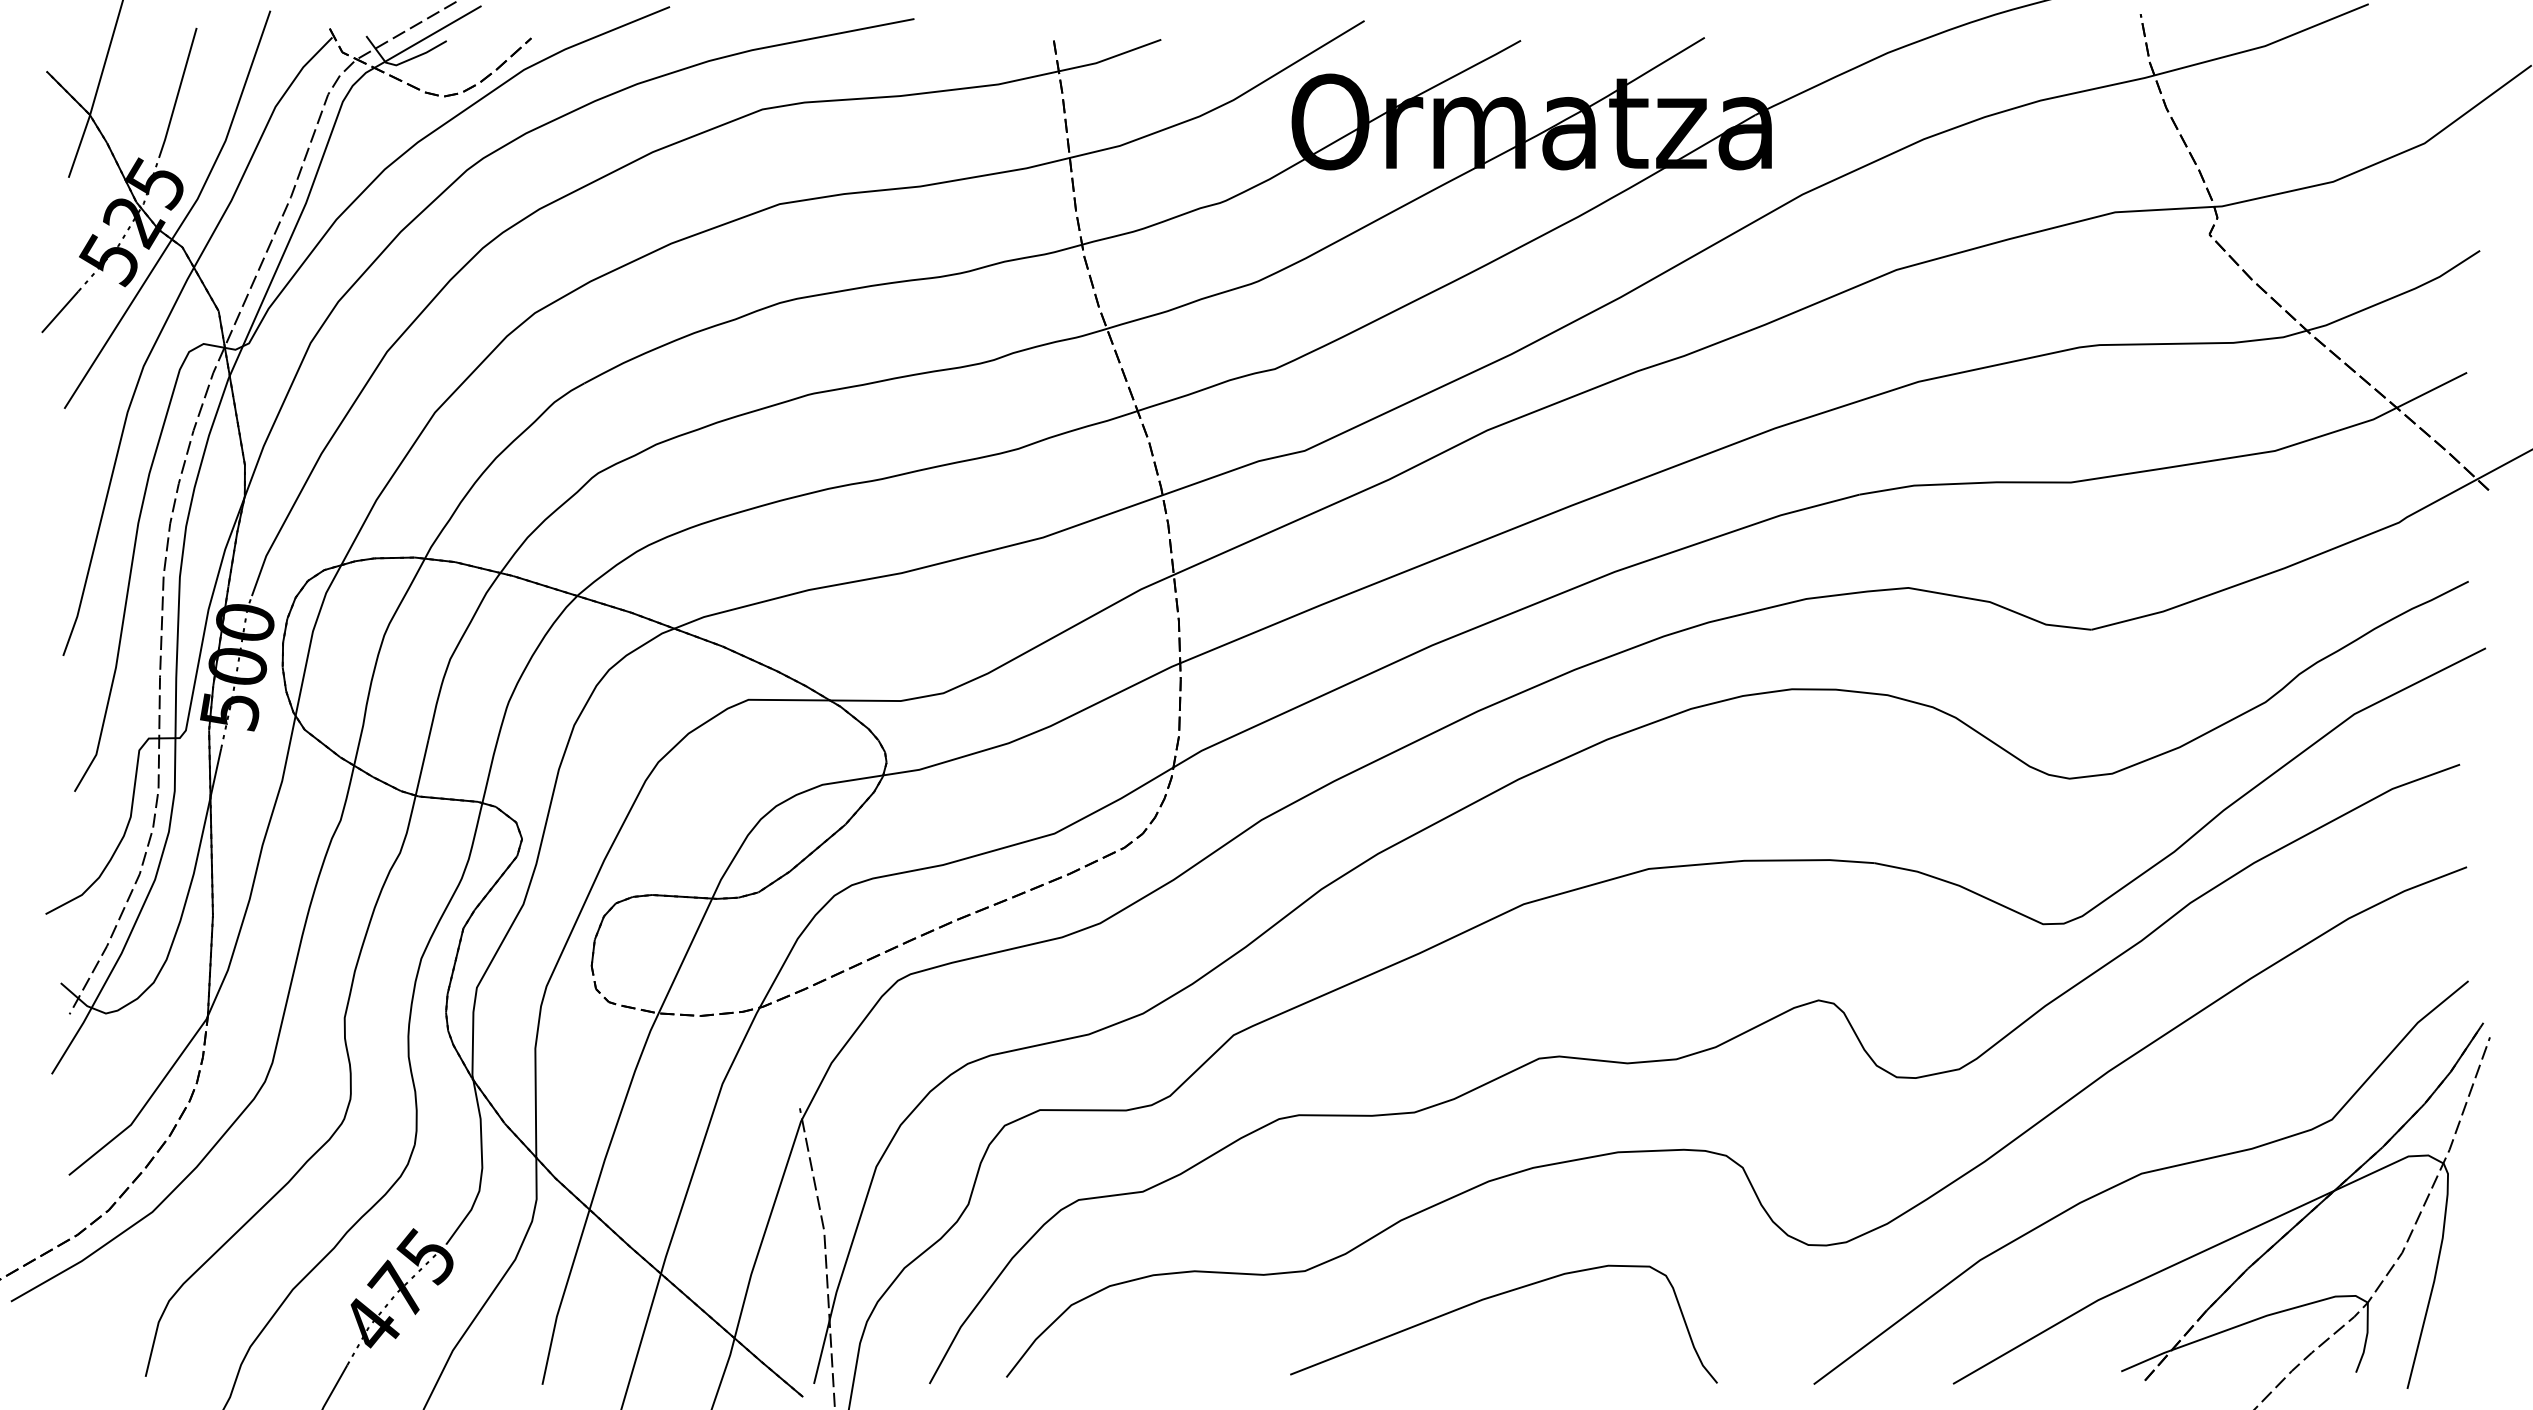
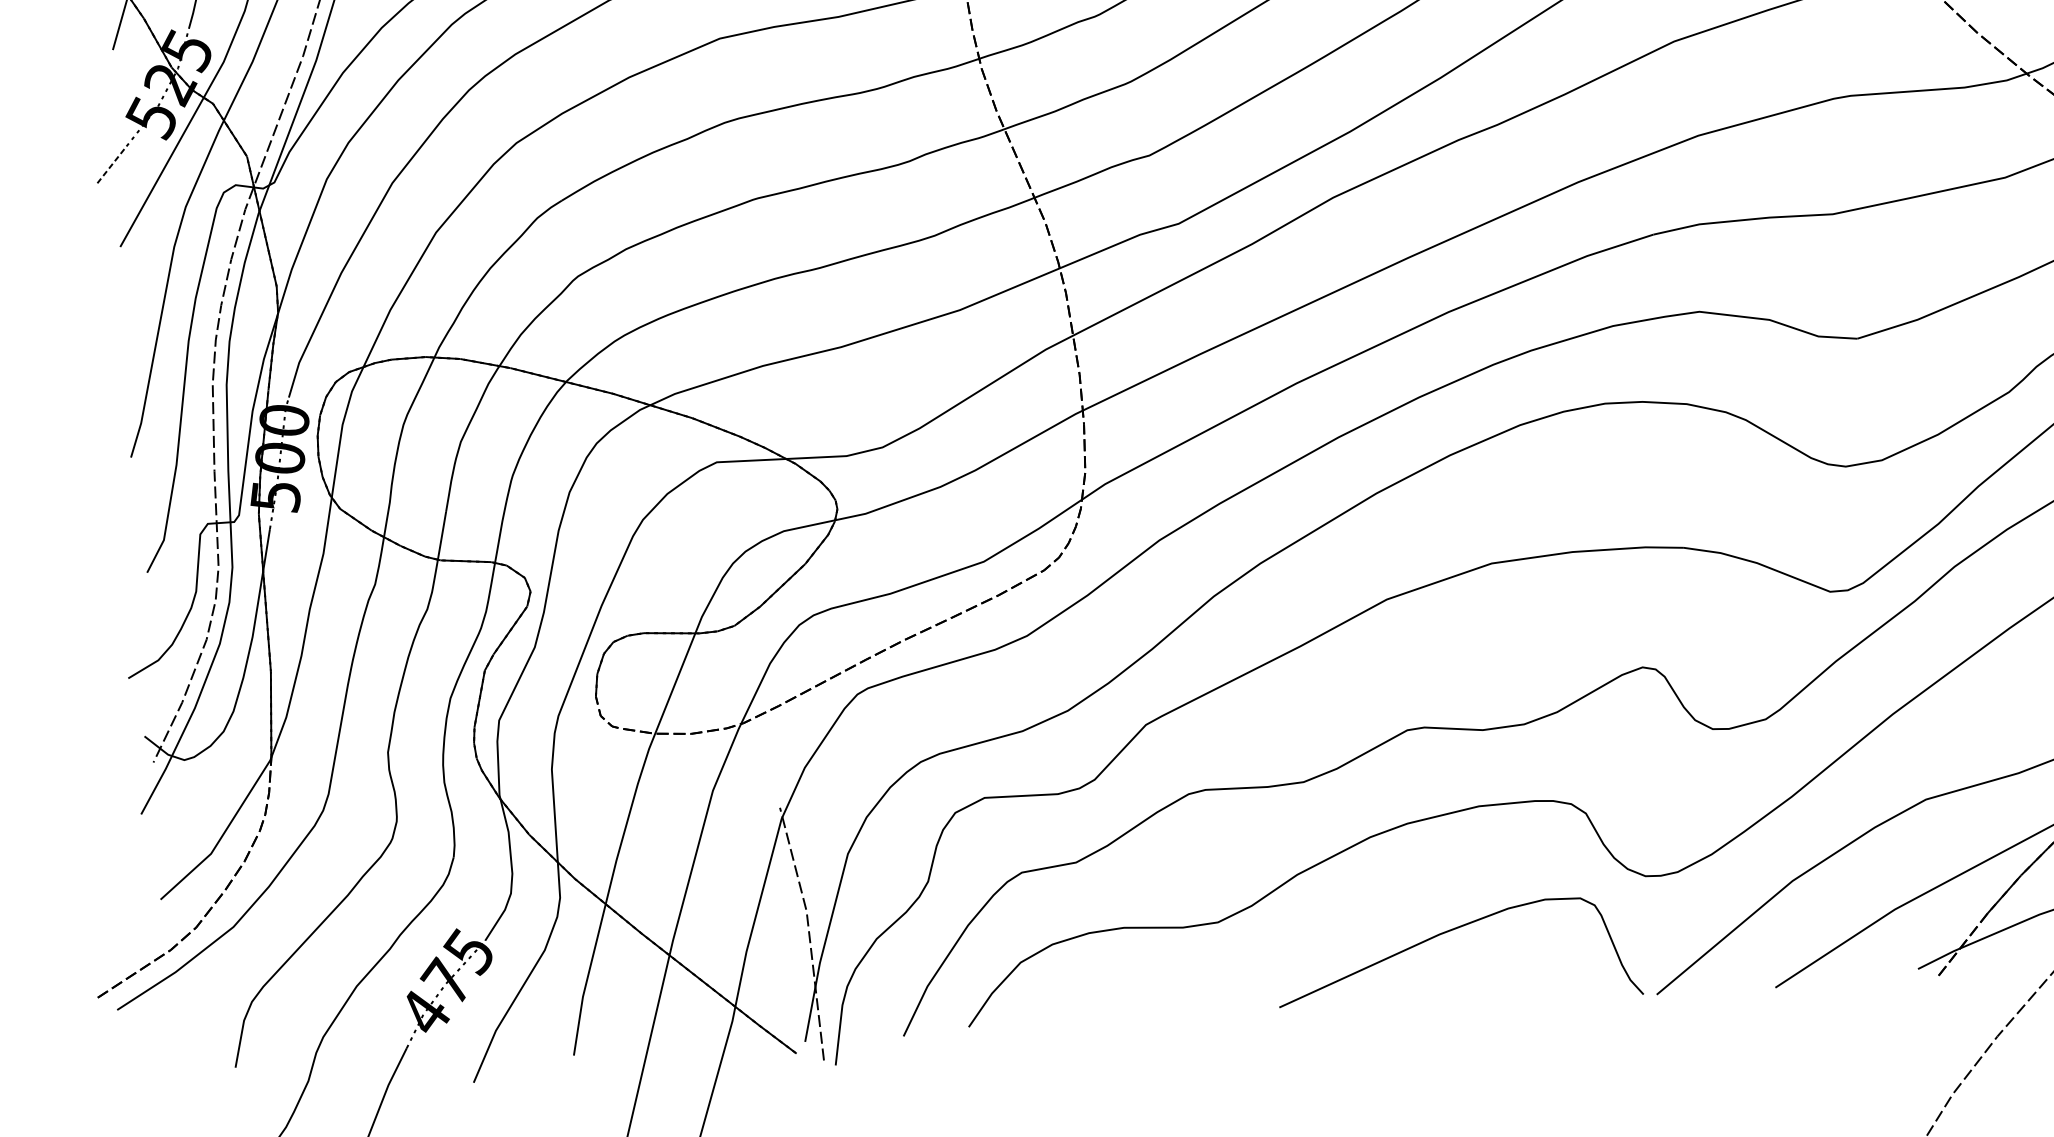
line: (60, 312) -> (112, 165), solid -> dashed
curve: (1493, 1297) -> (1448, 932), moved

